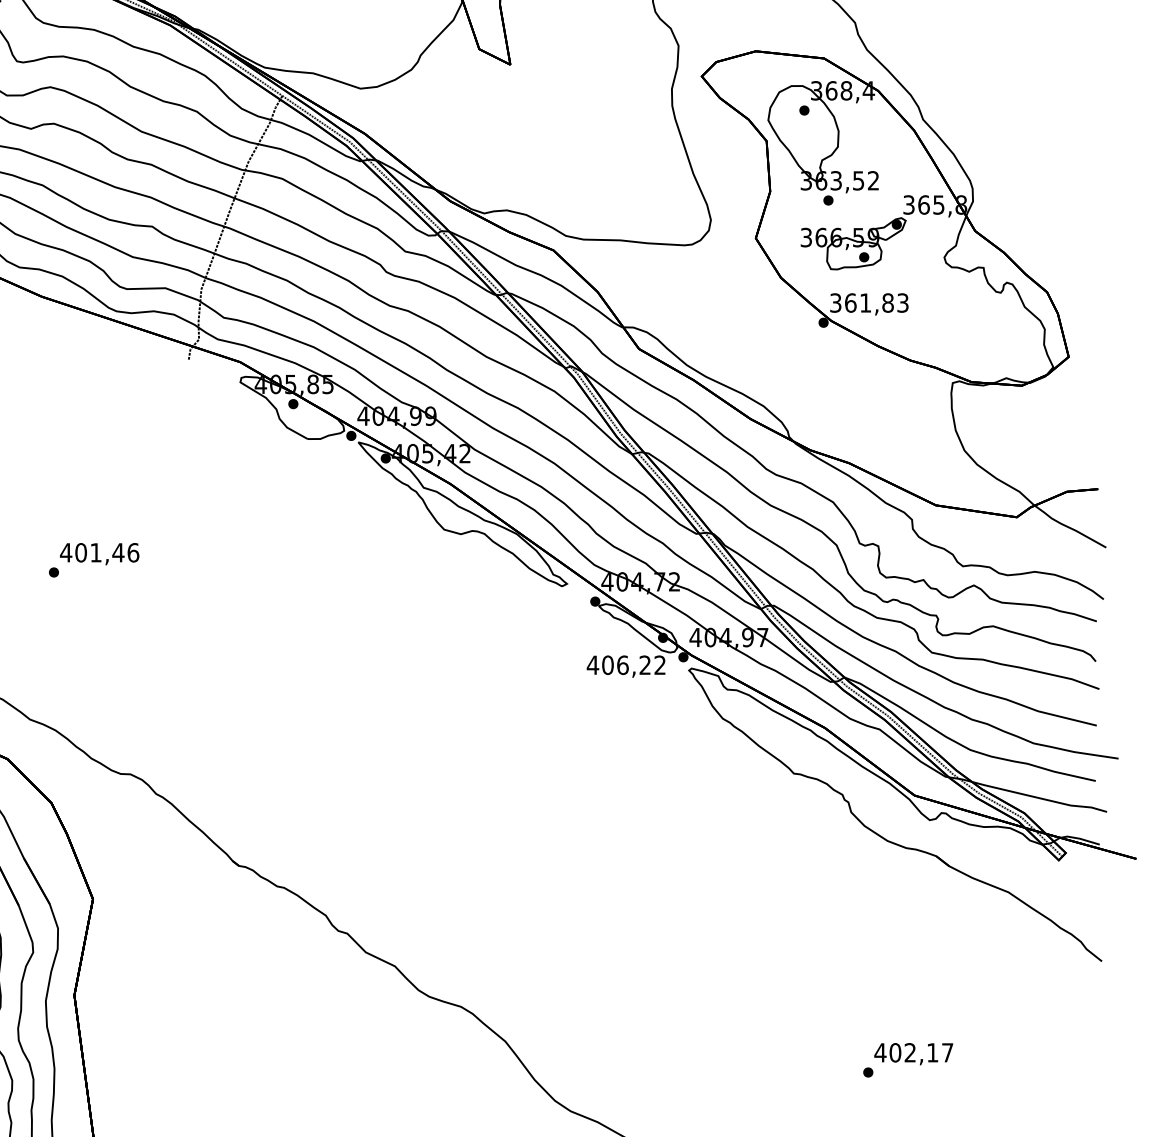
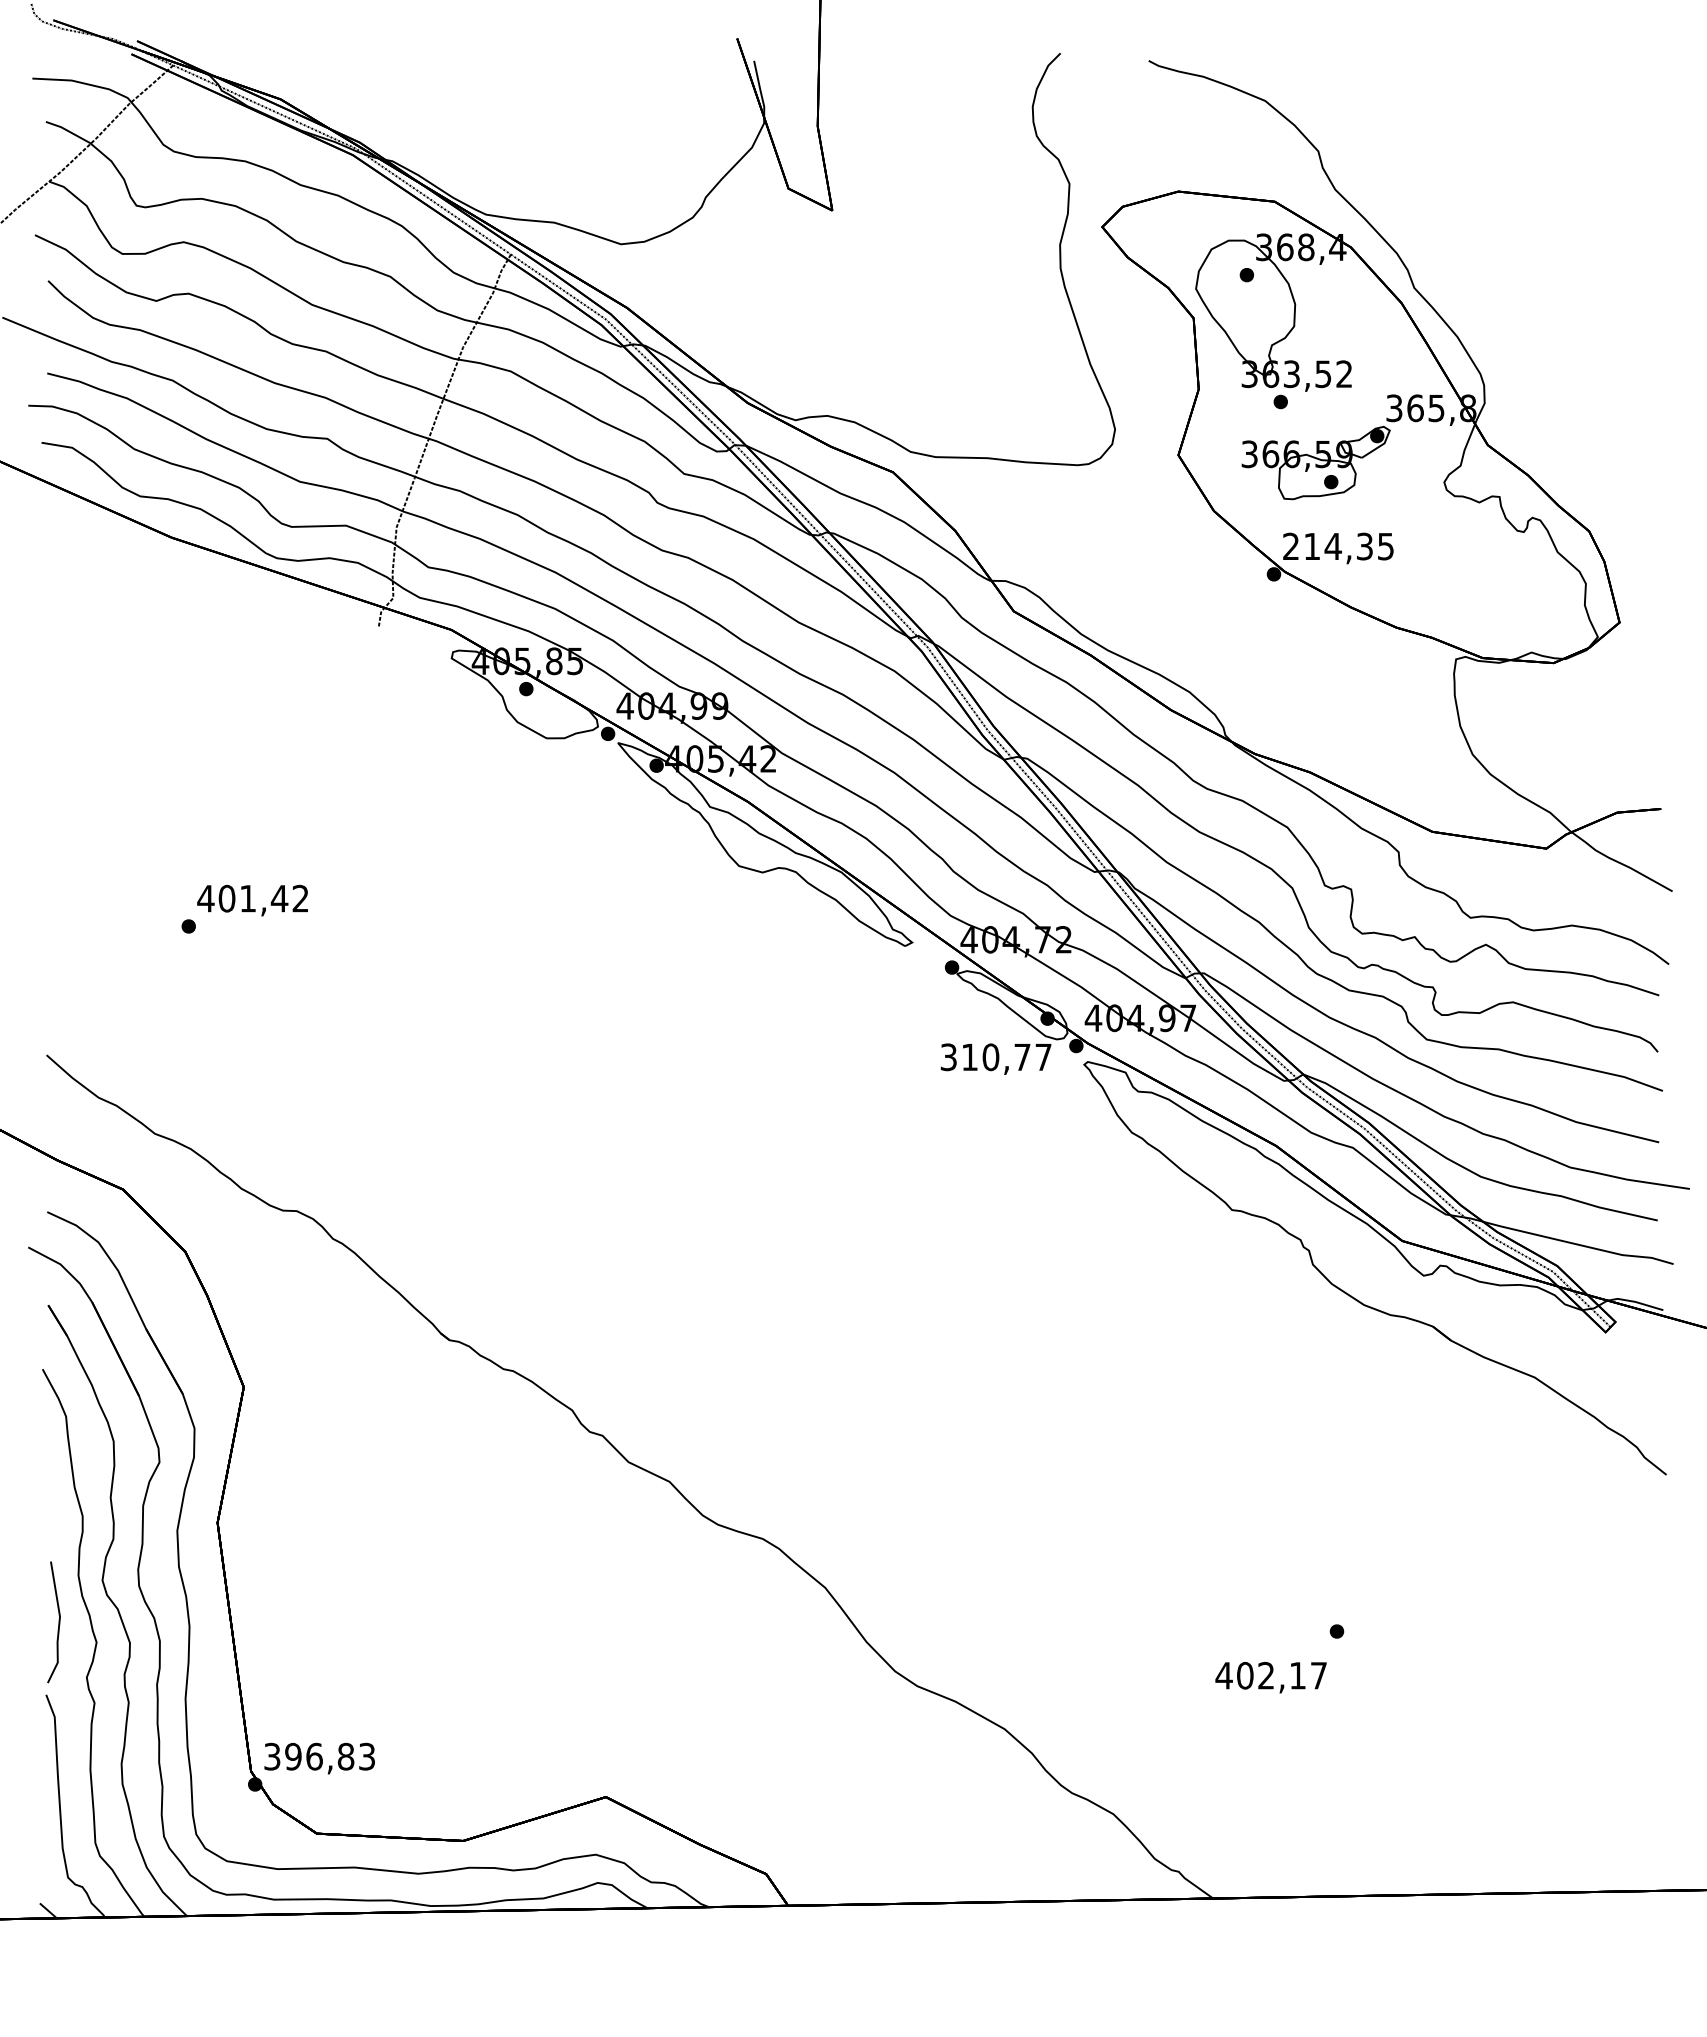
text: (869, 303) -> (1338, 546), 361,83 -> 214,35
text: (133, 552) -> (300, 898), 401,46 -> 401,42
text: (626, 665) -> (995, 1057), 406,22 -> 310,77
text: (913, 1054) -> (1270, 1677), moved

